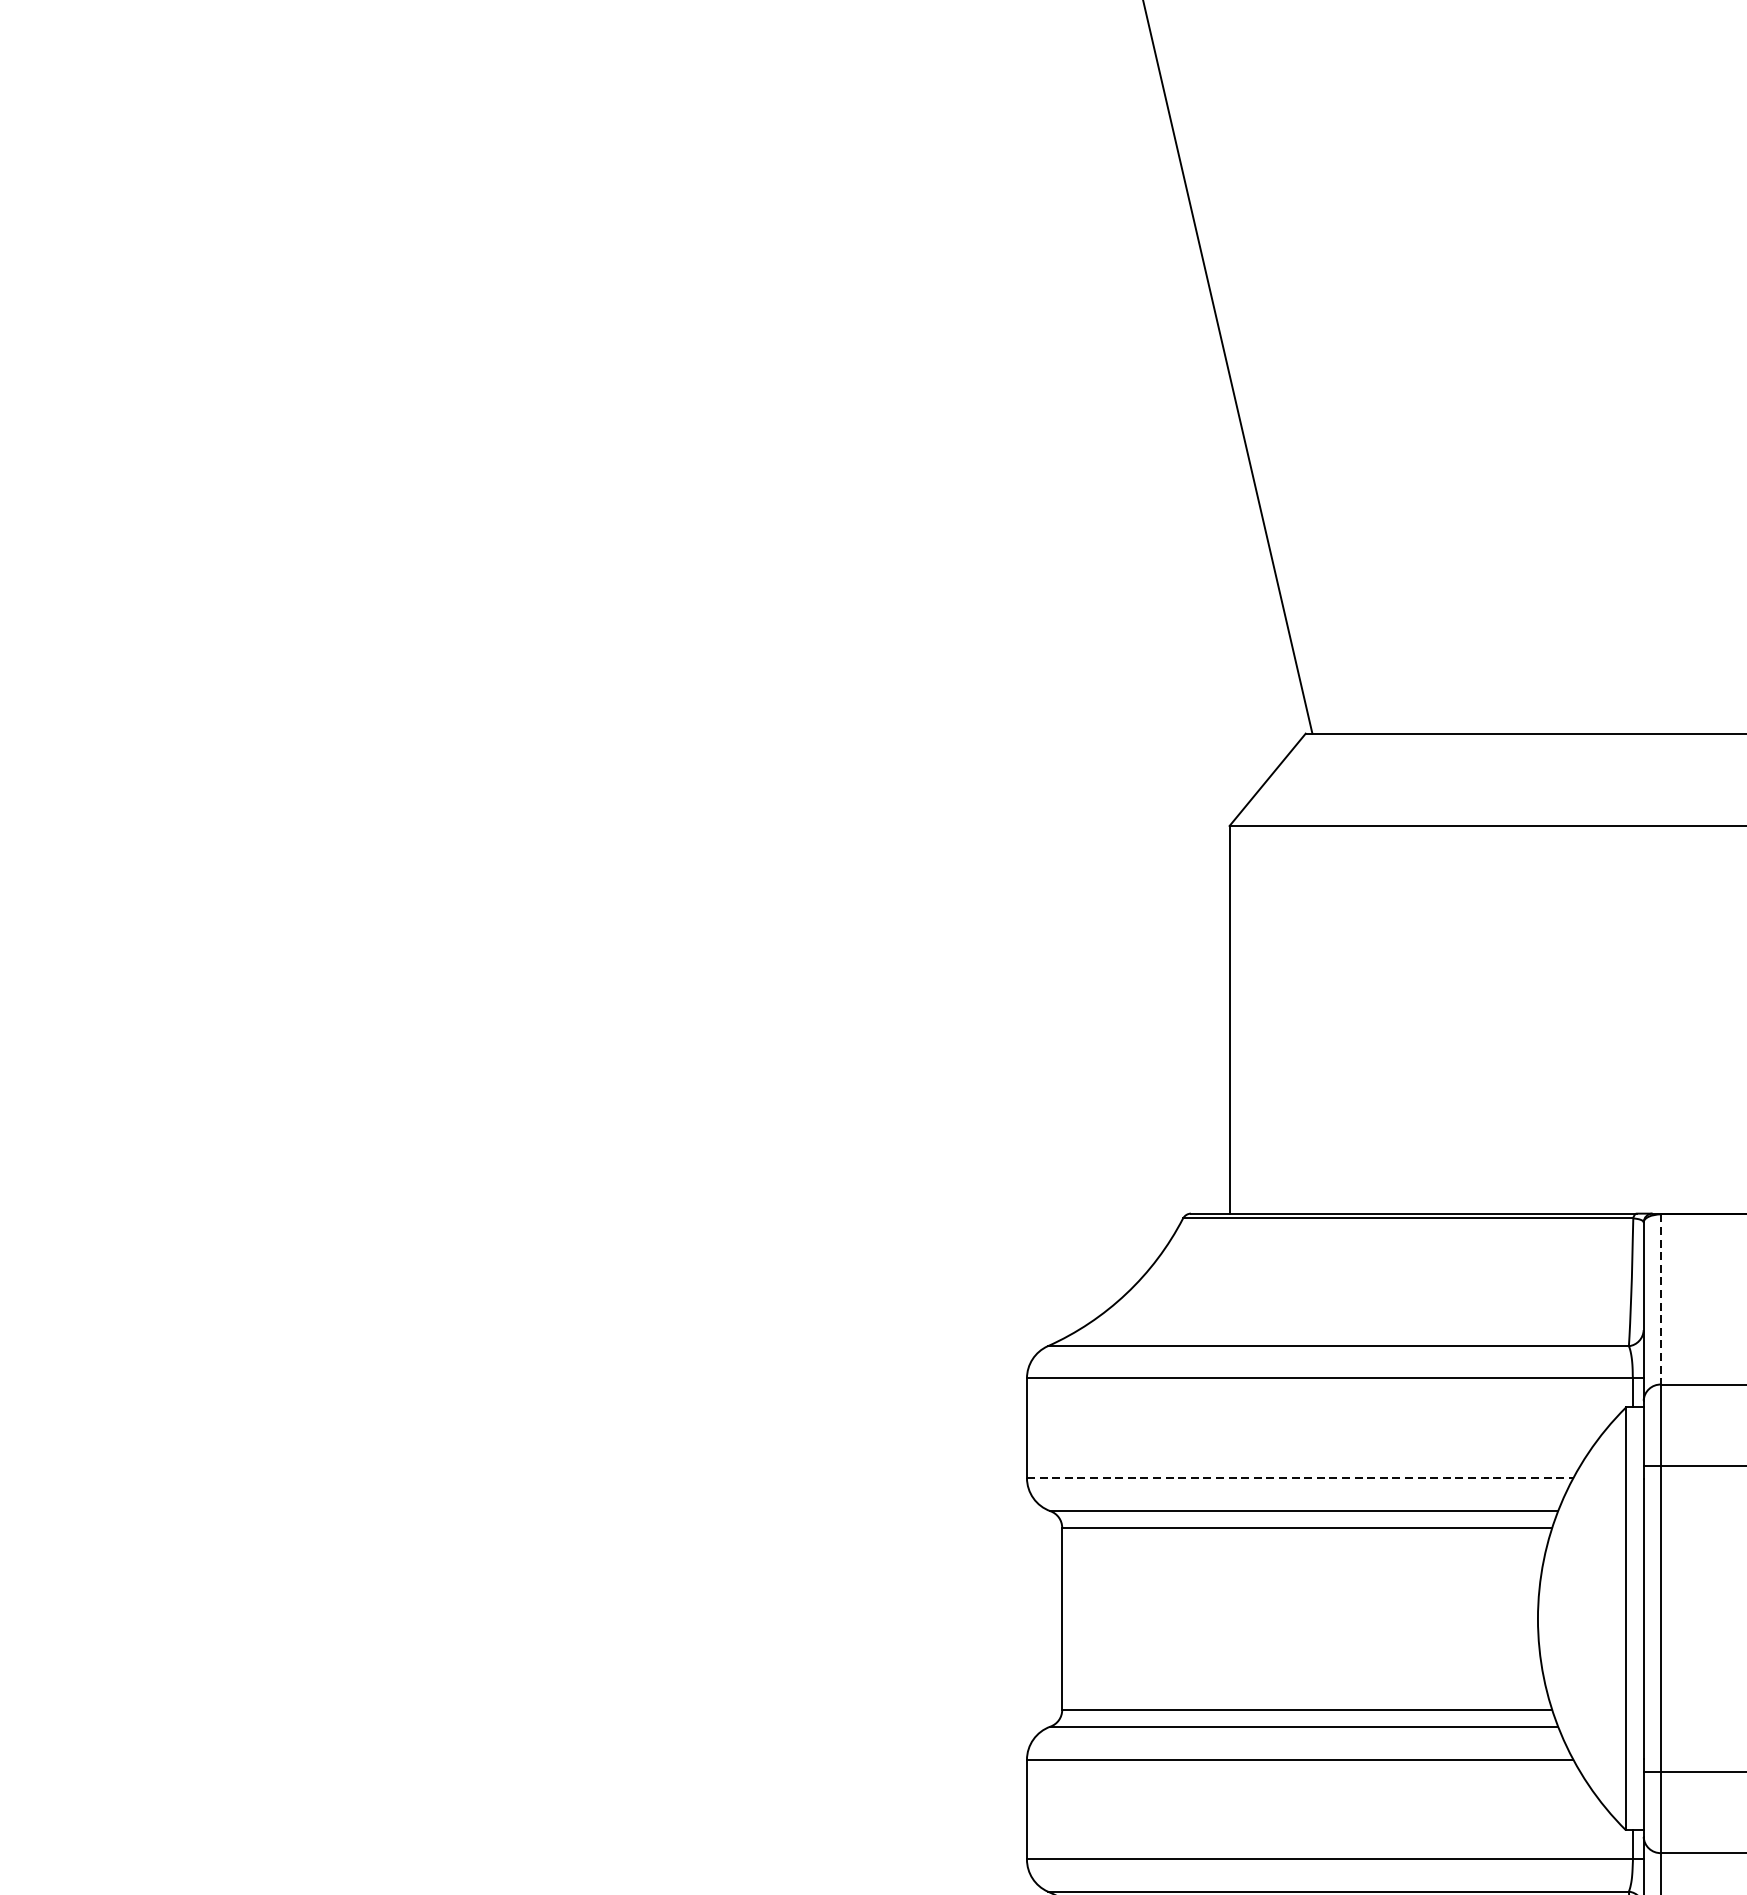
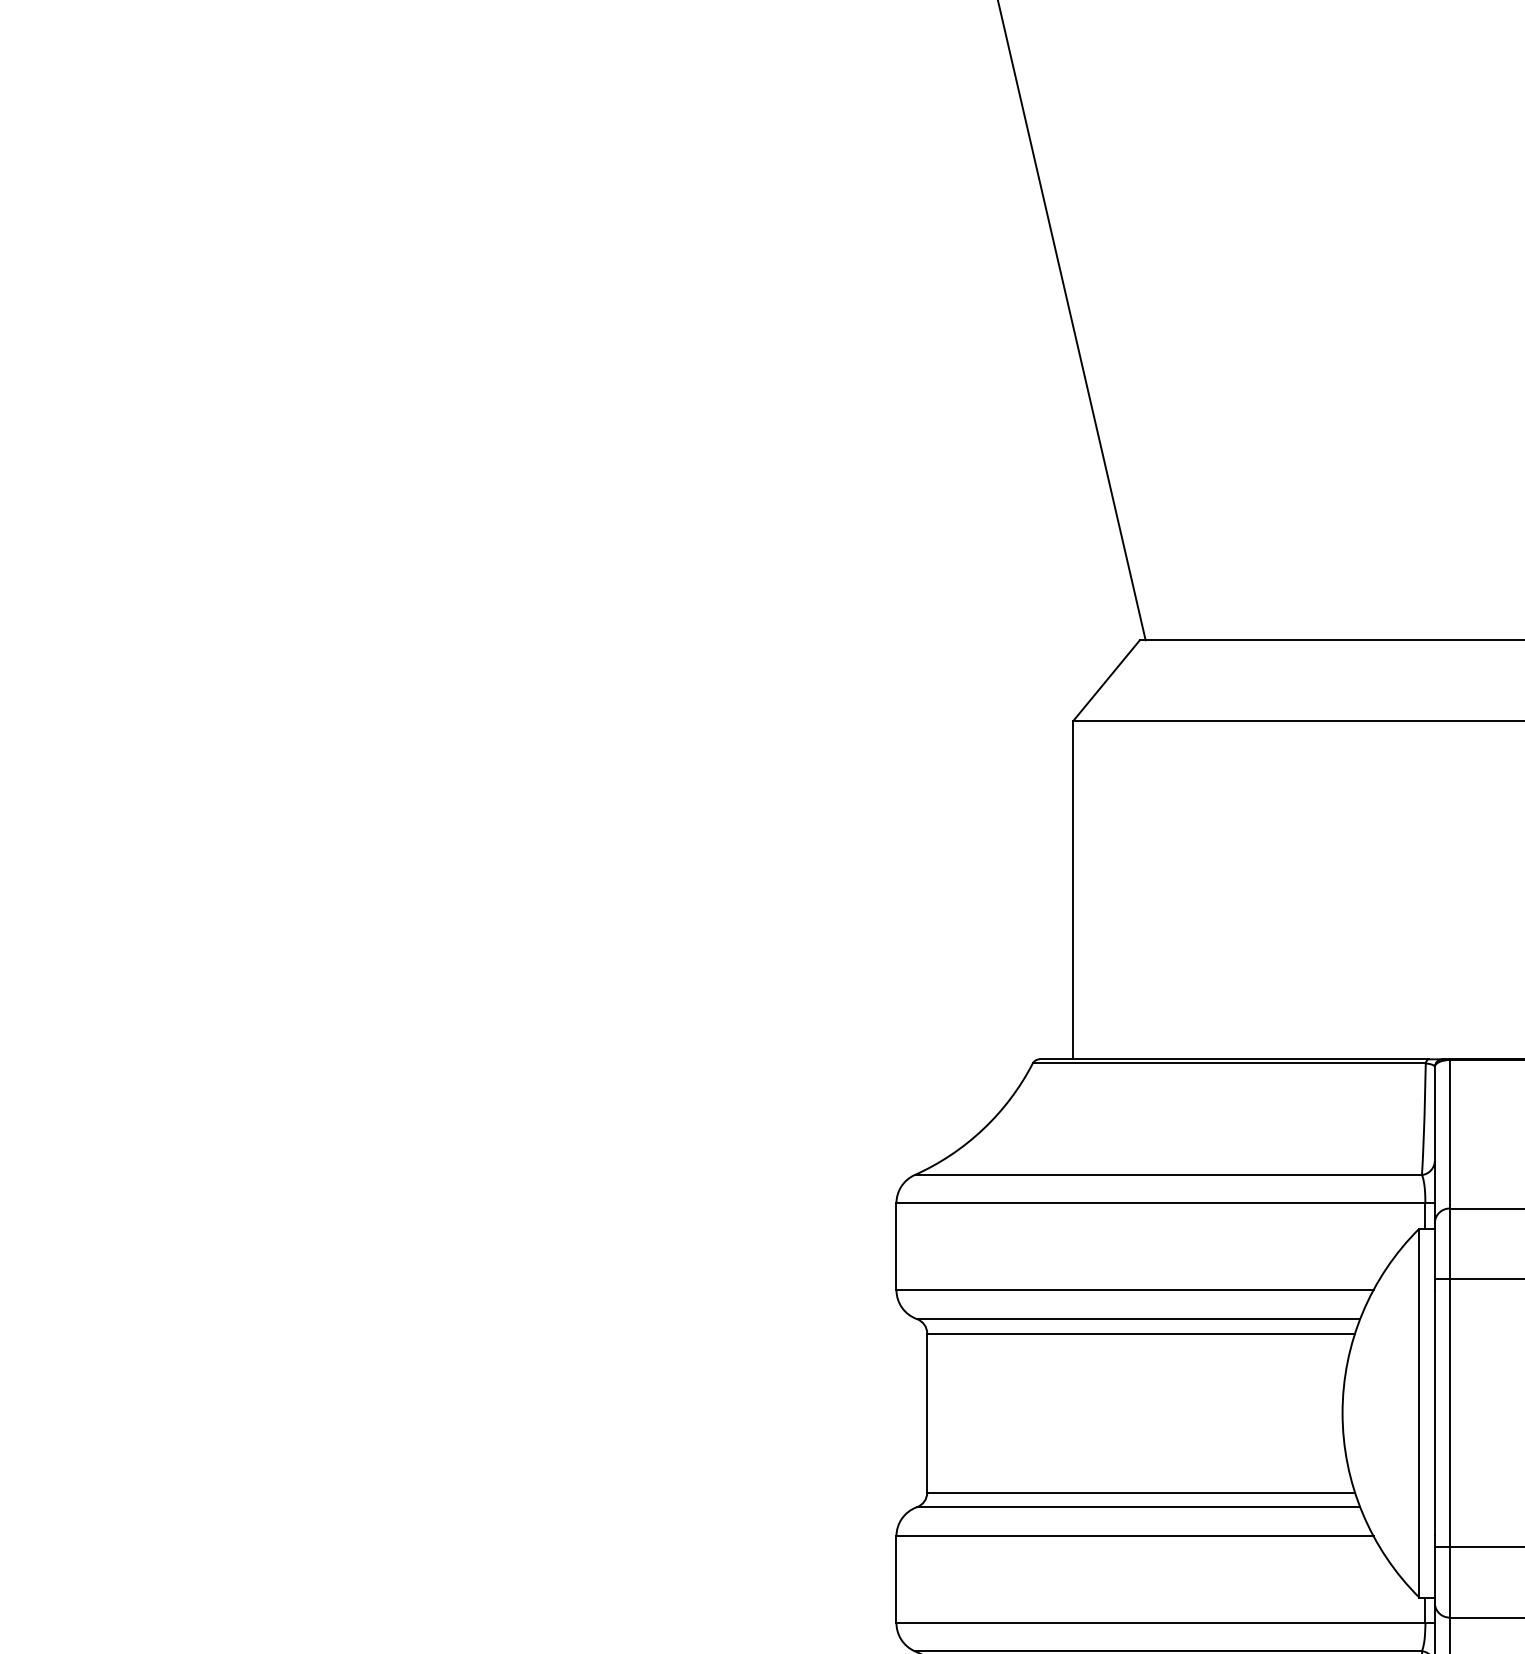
line: (1661, 1299) -> (1450, 1134), dashed -> solid
line: (1299, 1478) -> (1134, 1290), dashed -> solid

